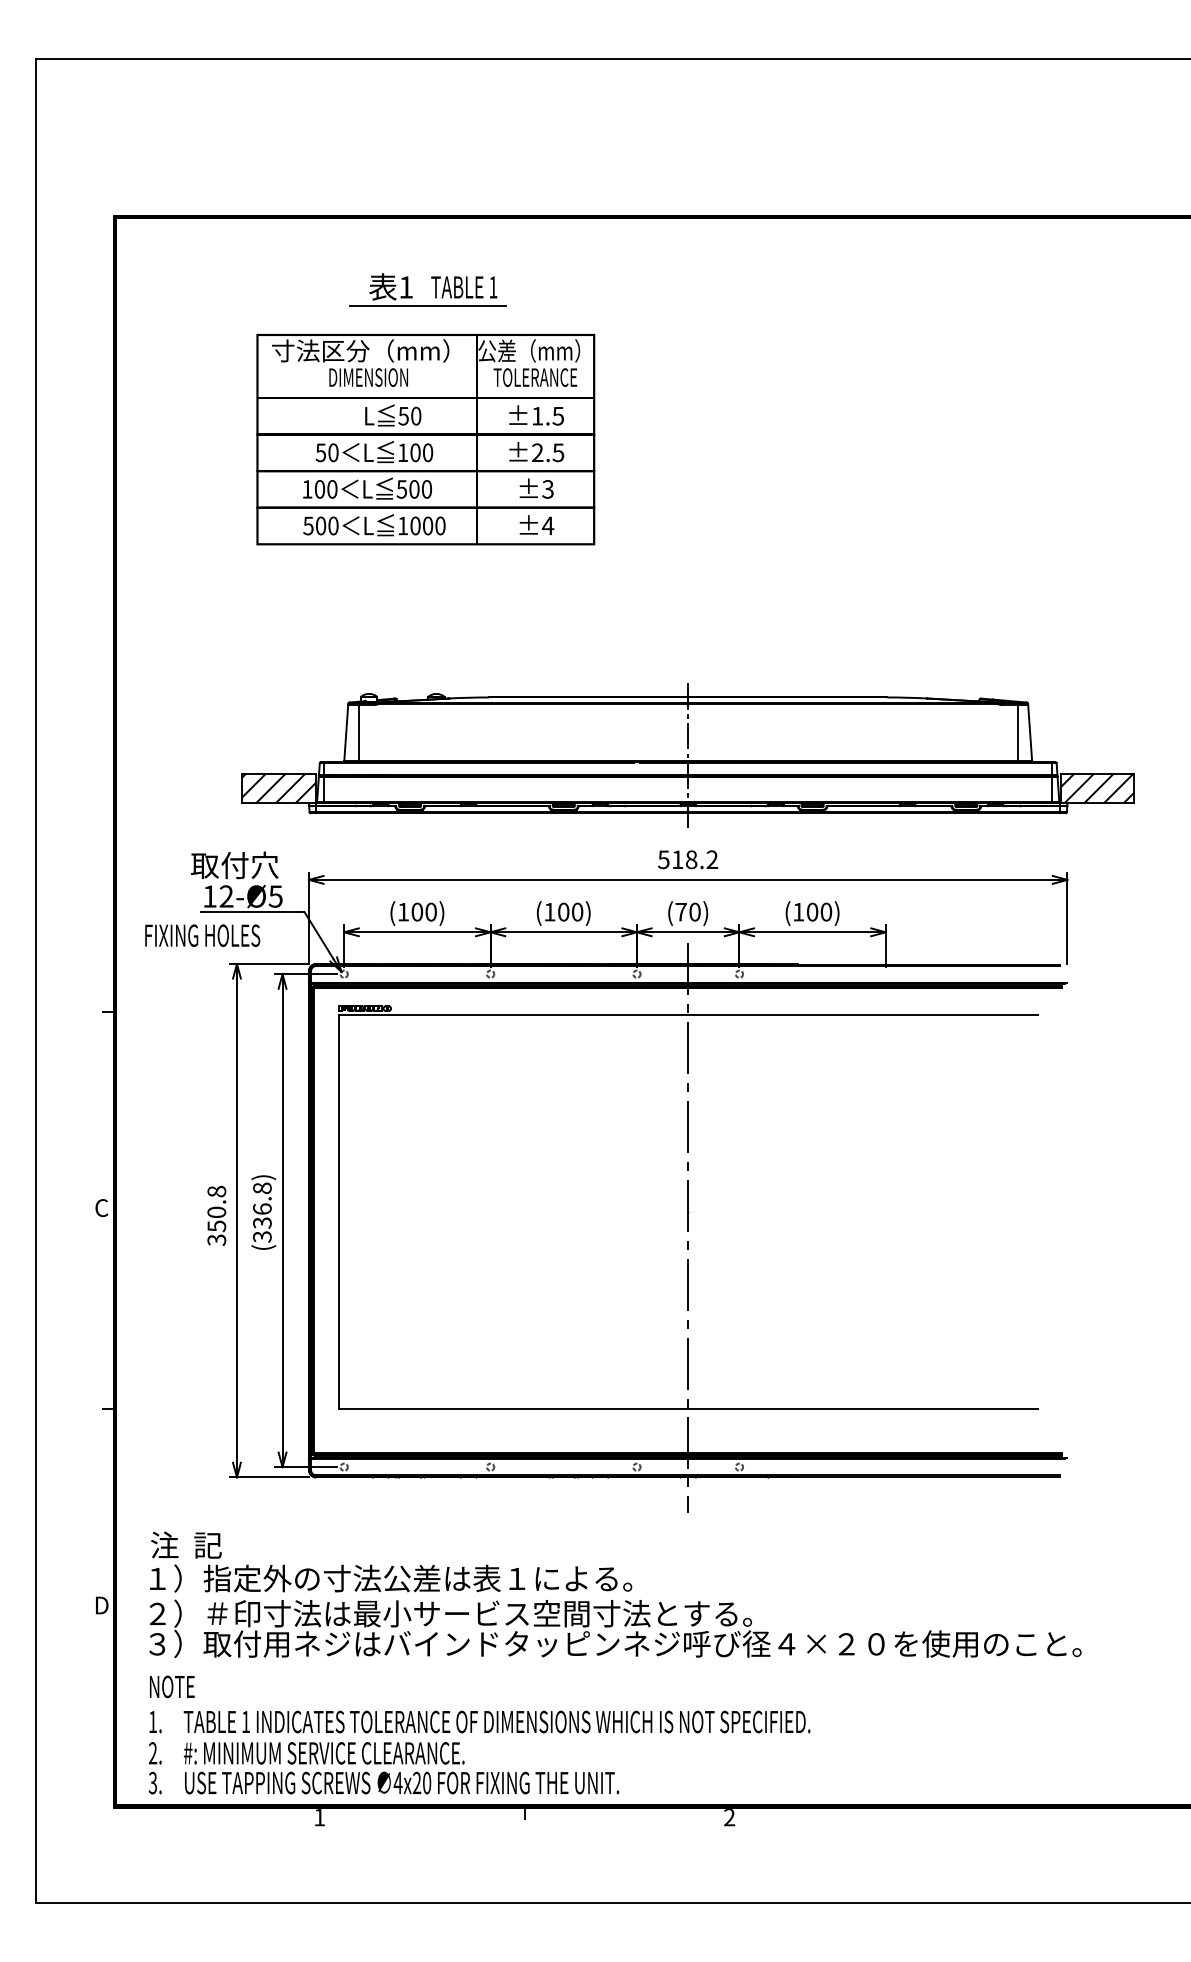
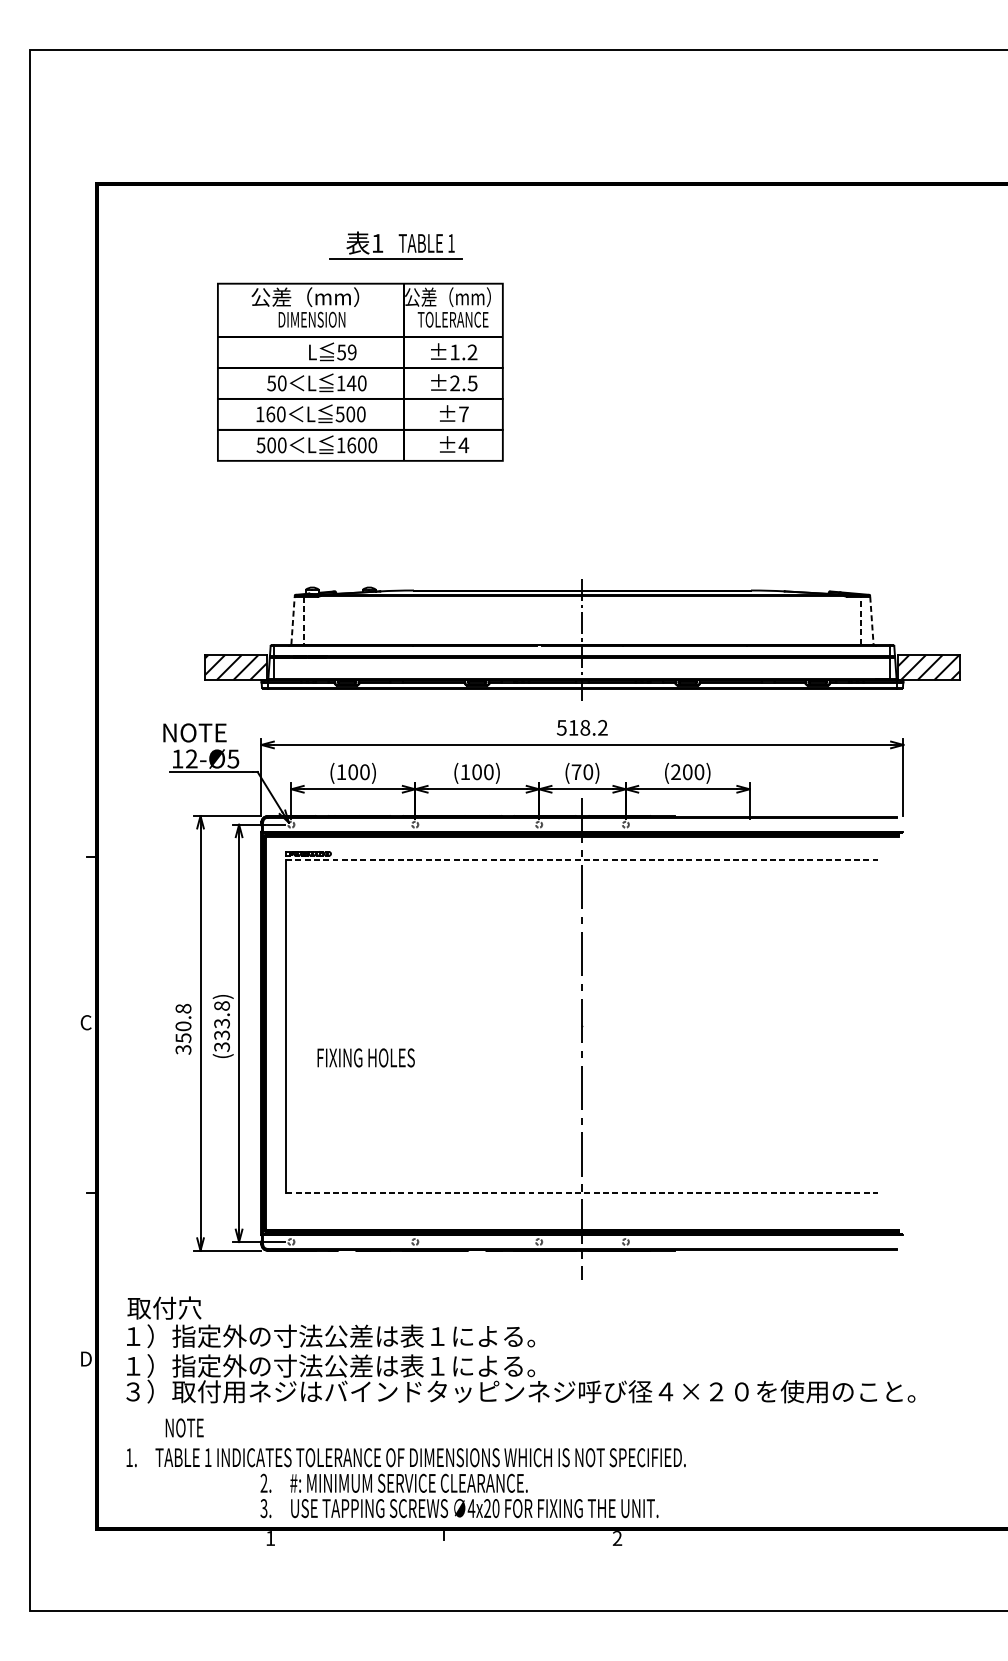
part: (435, 289) -> (402, 245), moved
text: (360, 350) -> (305, 296), 寸法区分（mm） -> 公差（mm）
text: (558, 415) -> (472, 351), ±1.5 -> ±1.2
text: (416, 416) -> (352, 352), 50 -> 59
text: (415, 452) -> (351, 383), 100 -> 140
text: (319, 489) -> (270, 414), 100 -> 160
text: (547, 489) -> (463, 414), ±3 -> ±7
text: (415, 525) -> (351, 444), 1000 -> 1600
line: (346, 732) -> (293, 620), solid -> dashed
line: (1017, 732) -> (861, 620), solid -> dashed
line: (358, 733) -> (303, 621), solid -> dashed
line: (1030, 733) -> (872, 621), solid -> dashed
text: (234, 865) -> (198, 732), 取付穴 -> NOTE
text: (798, 911) -> (675, 771), (100) -> (200)
text: (202, 935) -> (366, 1057), moved
line: (688, 1015) -> (582, 859), solid -> dashed
text: (262, 1209) -> (222, 1023), (336.8) -> (333.8)
line: (688, 1409) -> (582, 1193), solid -> dashed
text: (194, 1544) -> (164, 1307), 注  記 -> 取付穴
text: (450, 1613) -> (381, 1365), ２）＃印寸法は最小サービス空間寸法とする。 -> １）指定外の寸法公差は表１による。
text: (172, 1686) -> (184, 1427), moved
text: (383, 1768) -> (459, 1496), moved

